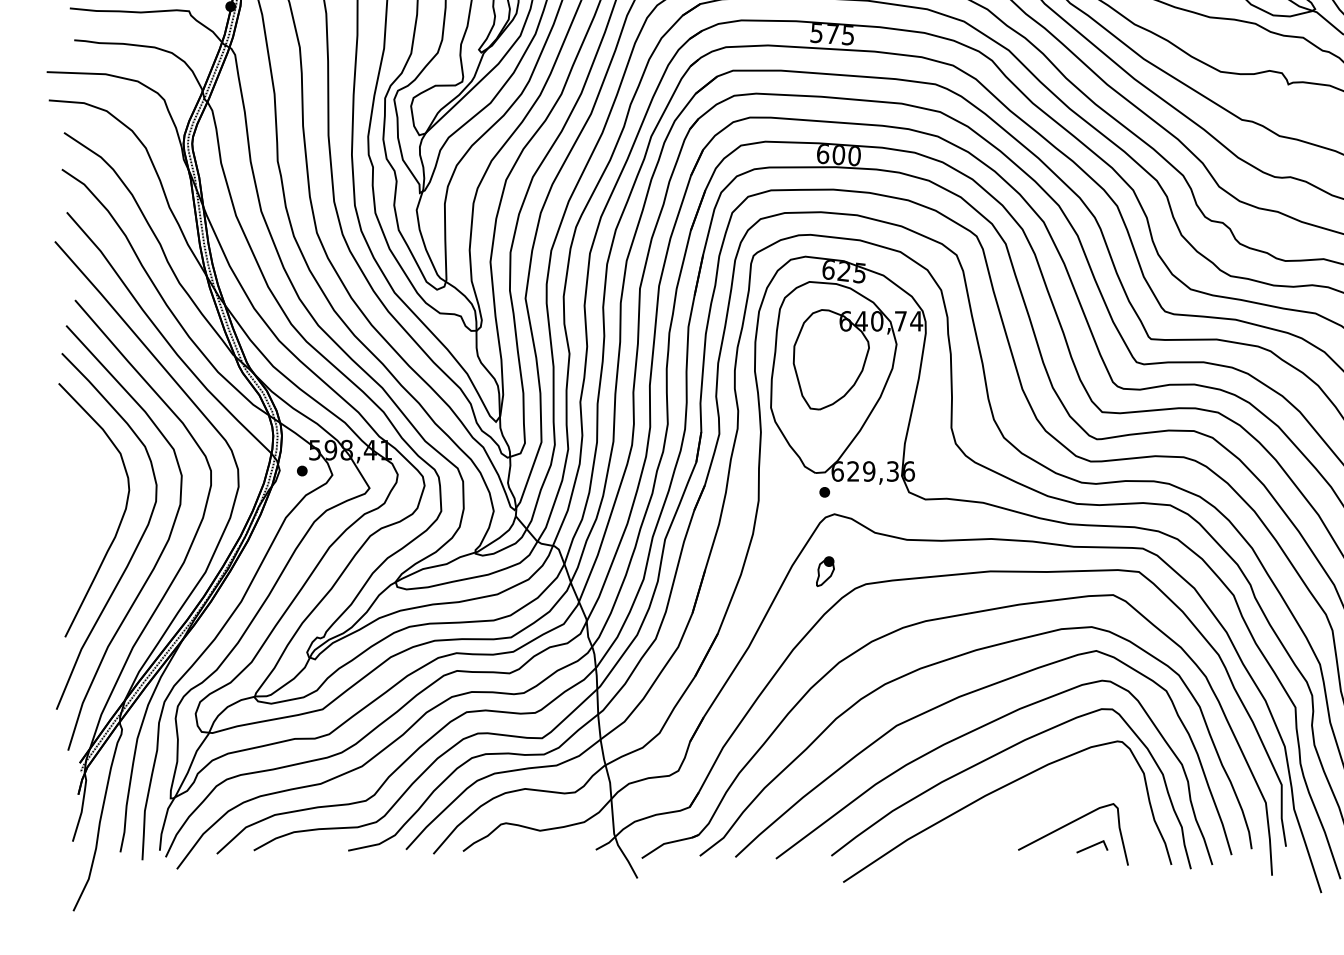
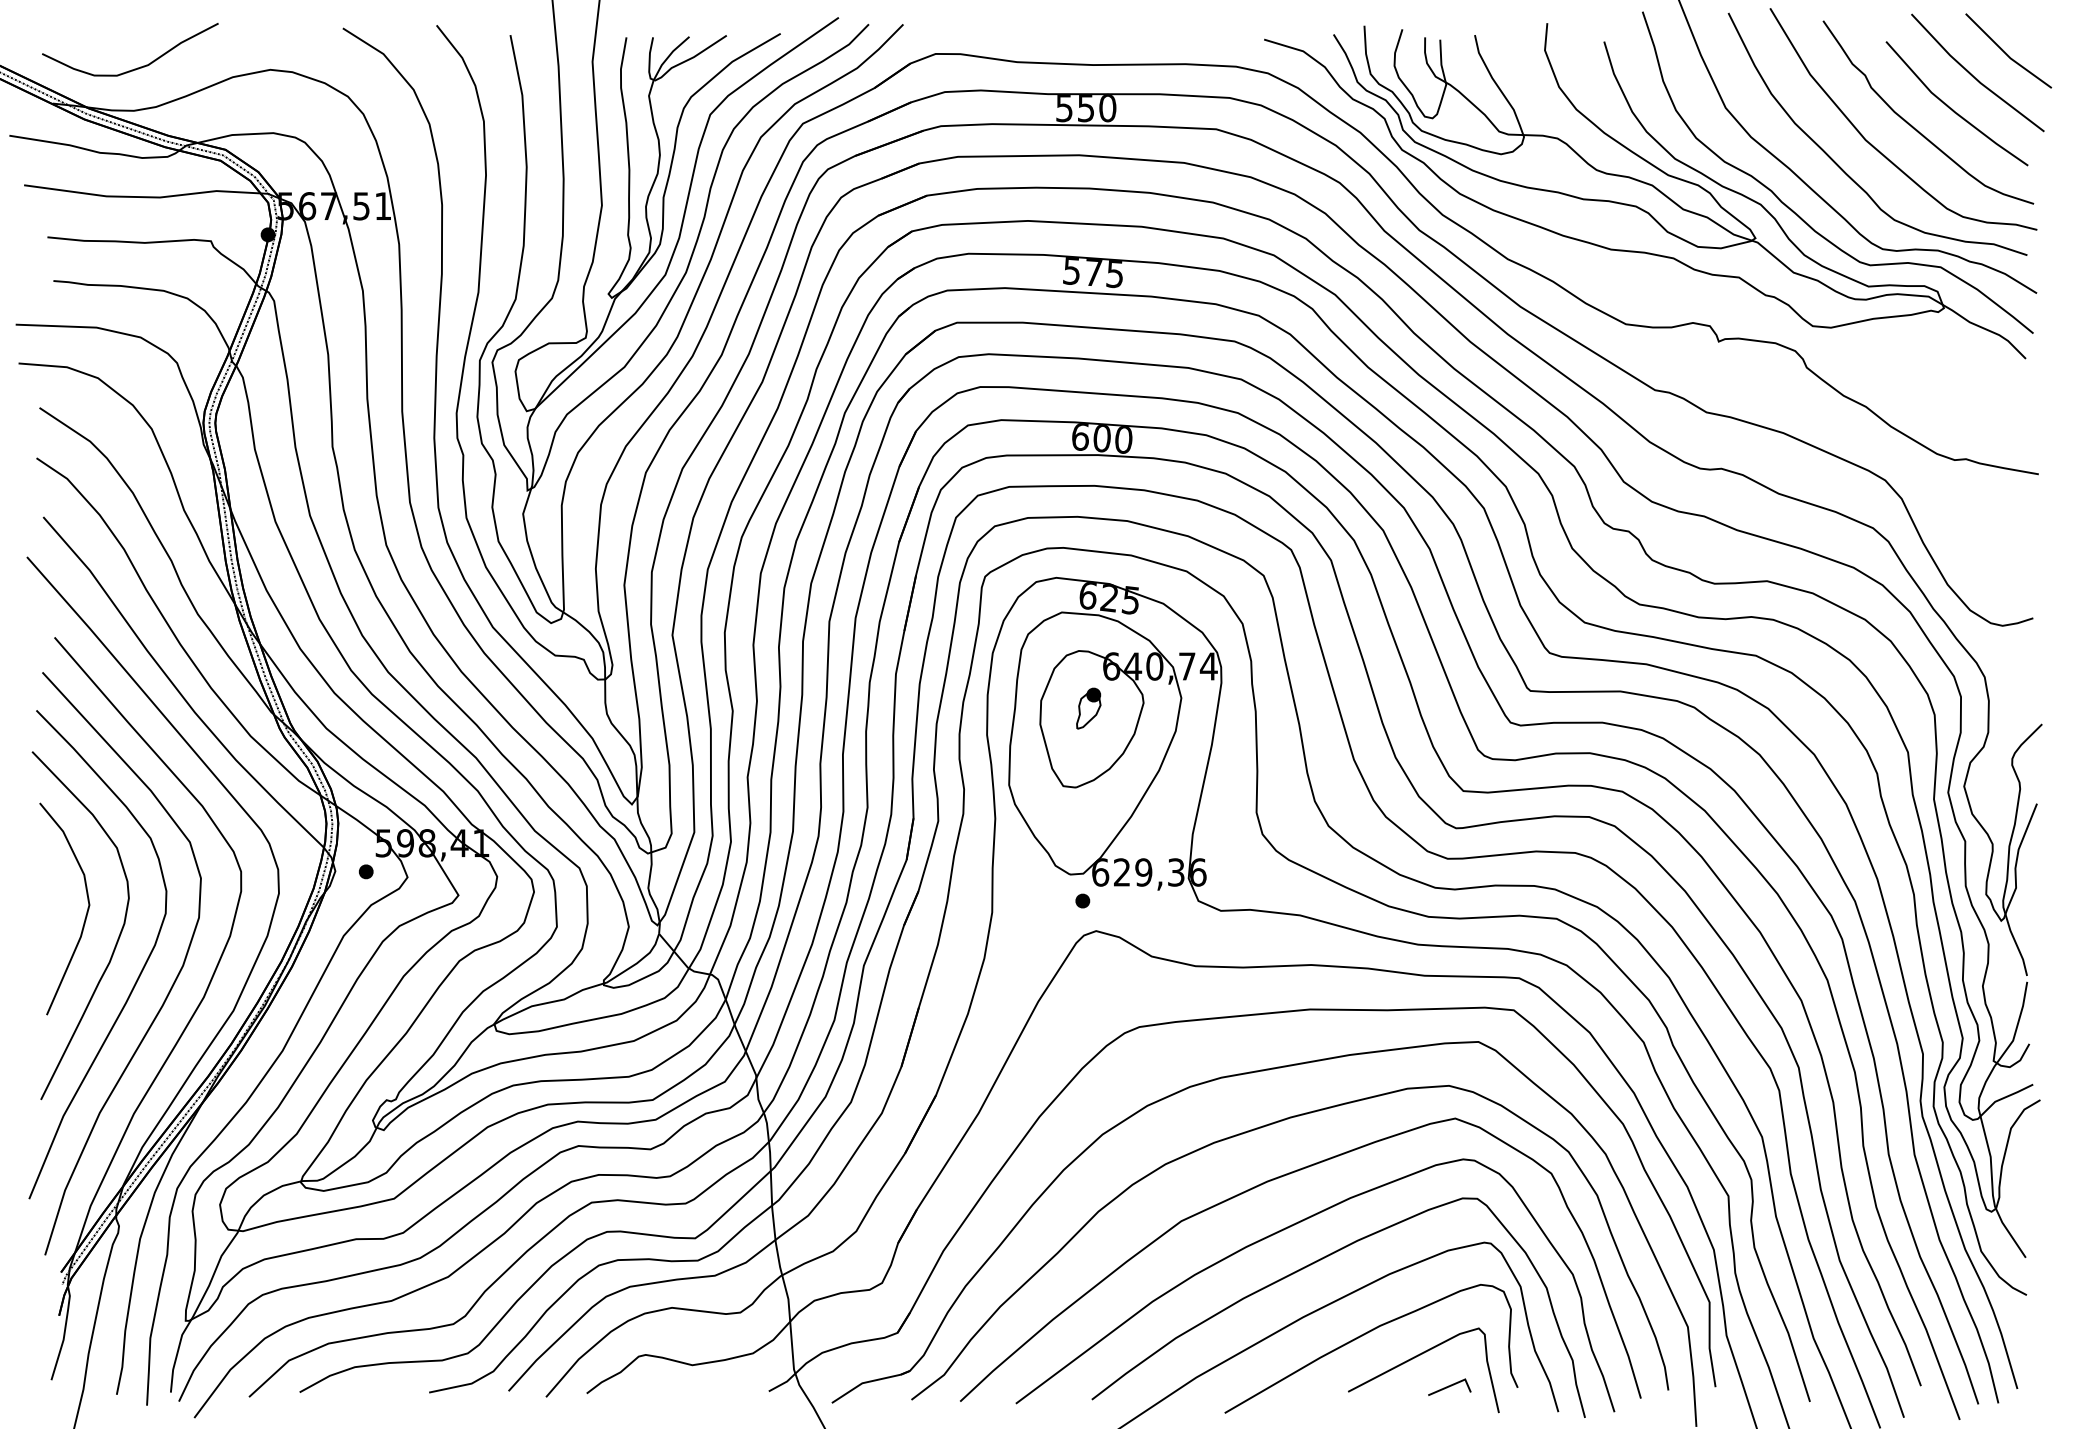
curve: (97, 502) -> (85, 915), added
part: (825, 571) -> (1088, 708), moved
curve: (1030, 809) -> (1364, 1335), added

